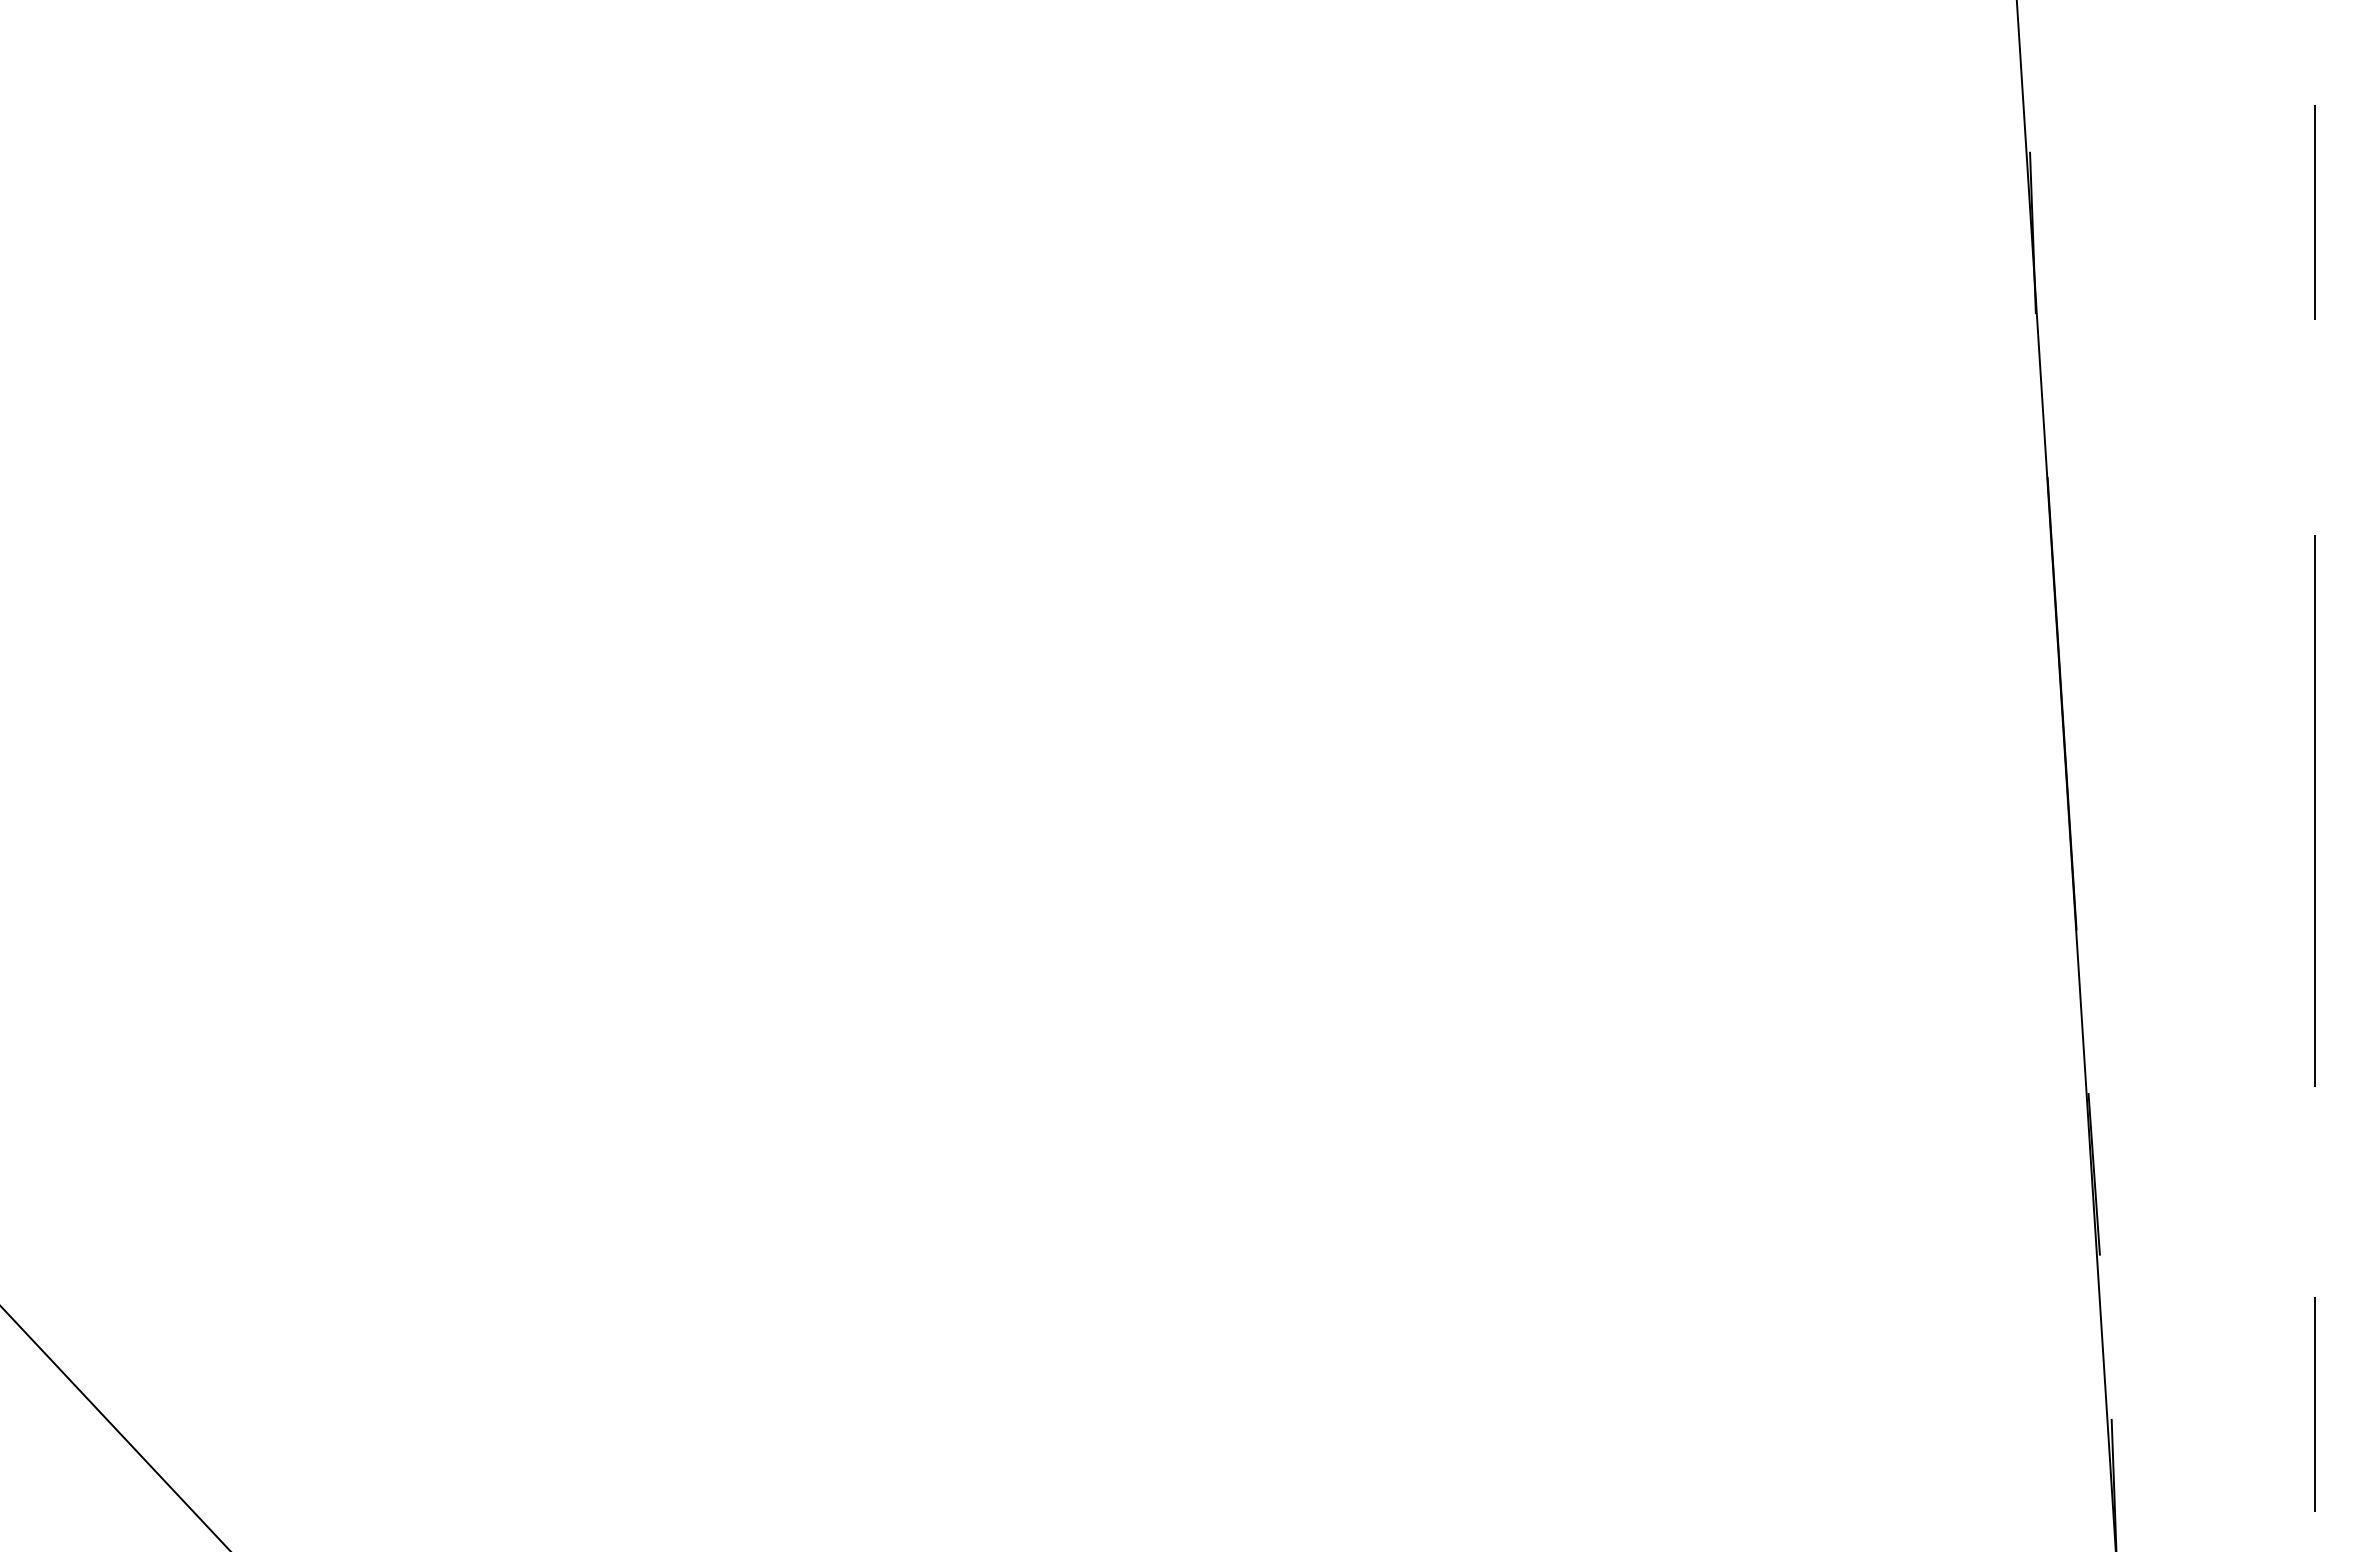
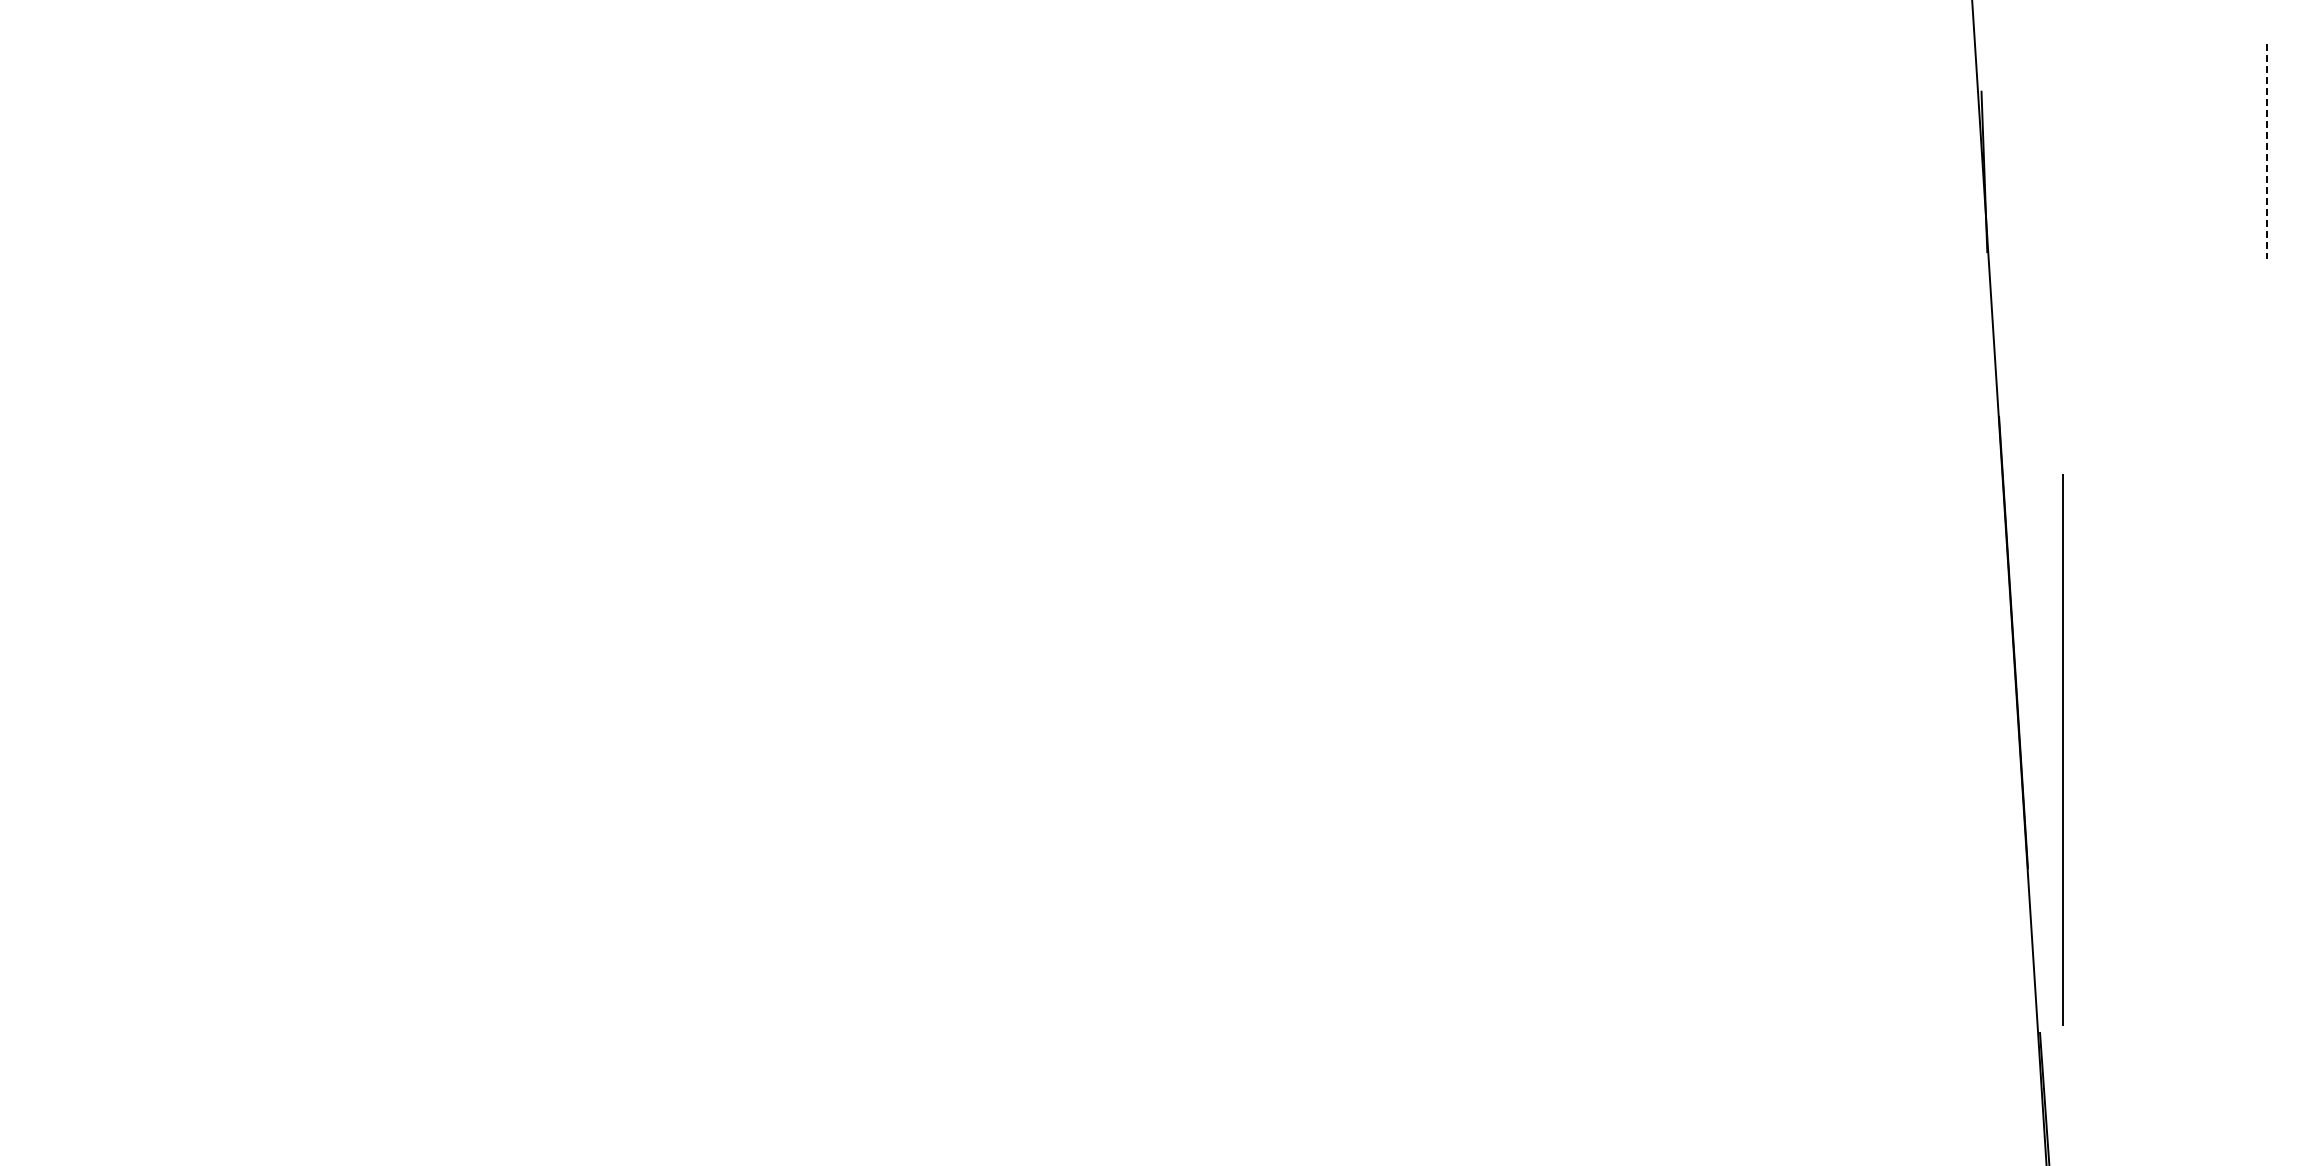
line: (2315, 213) -> (2266, 152), solid -> dashed
line: (2314, 810) -> (2061, 749), moved

